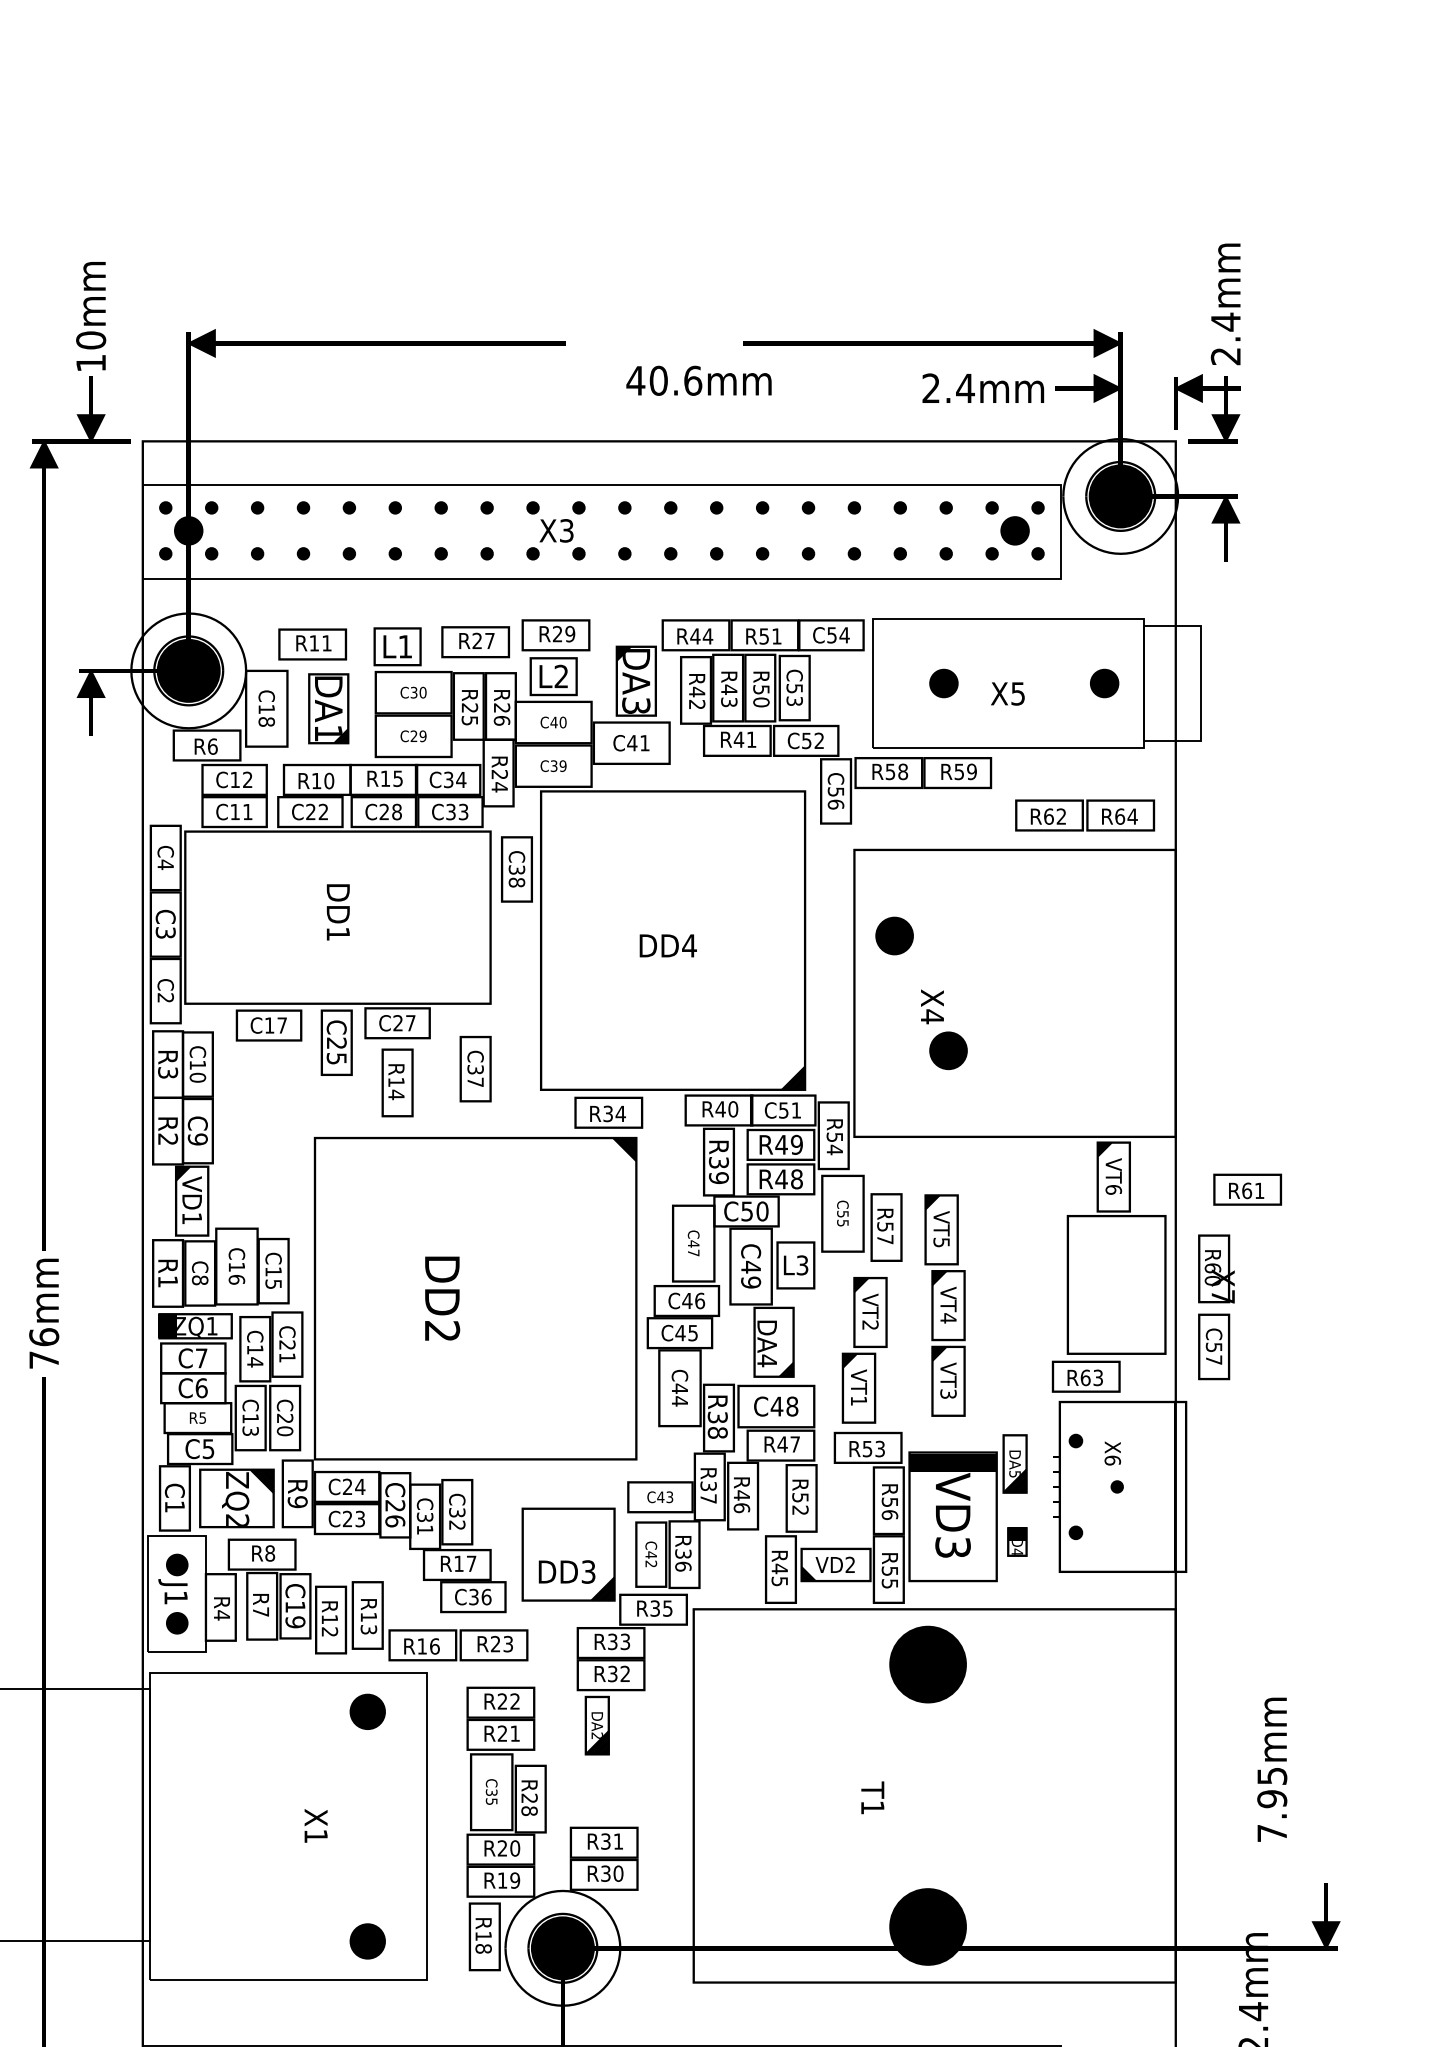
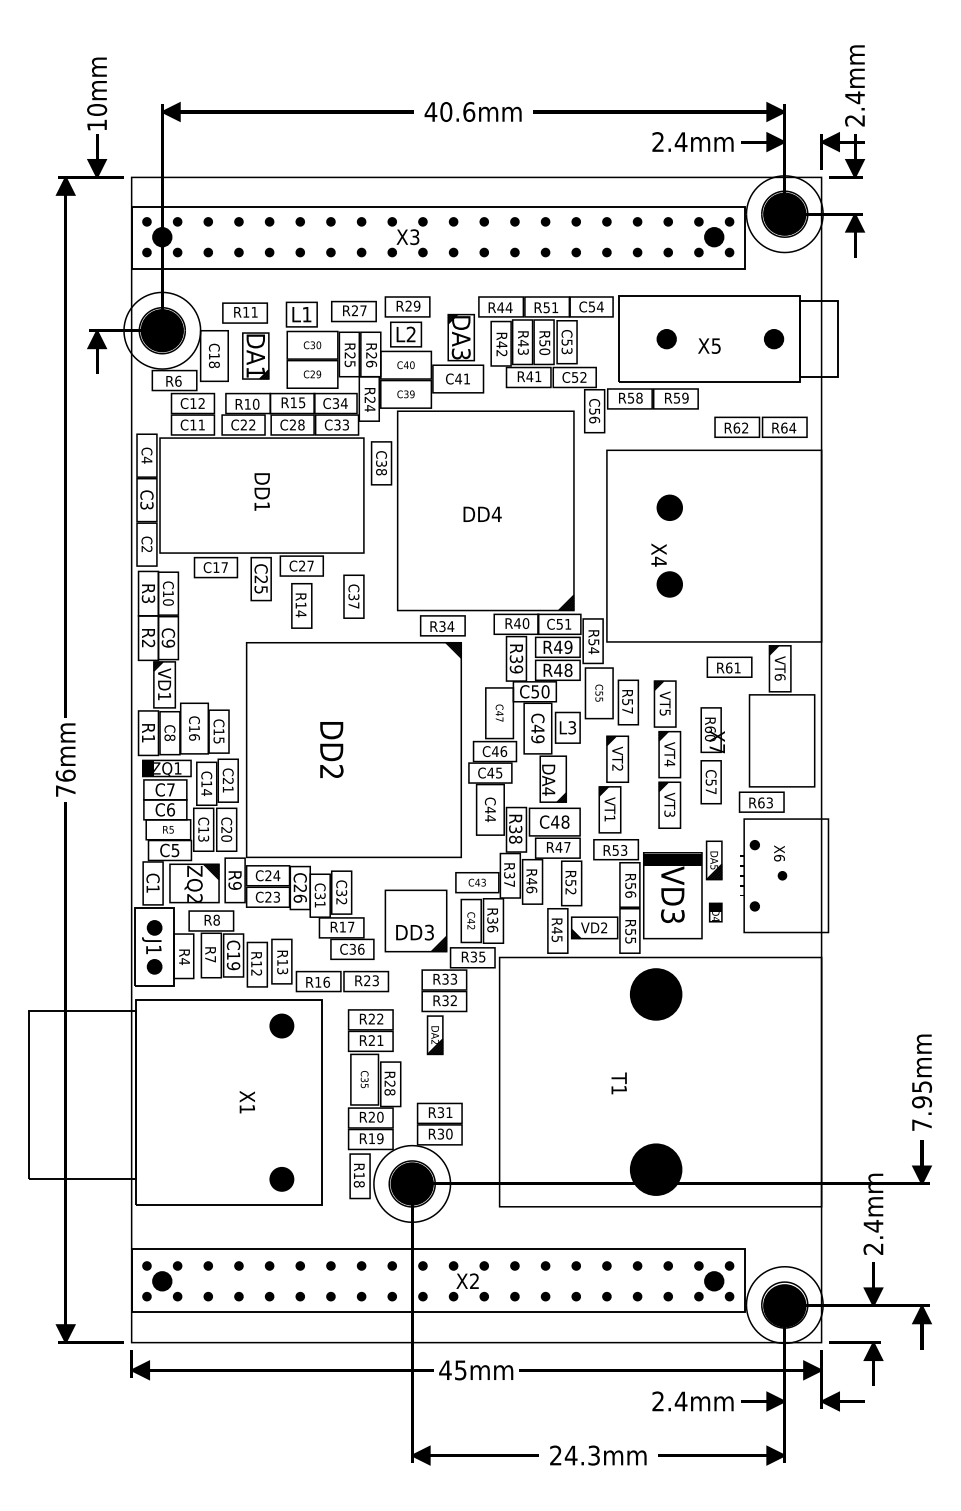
text: (698, 380) -> (472, 111), moved
part: (894, 935) -> (669, 507), moved
text: (1247, 1188) -> (729, 666), moved
text: (1216, 1306) -> (712, 755), moved
text: (1271, 1769) -> (921, 1082), moved

